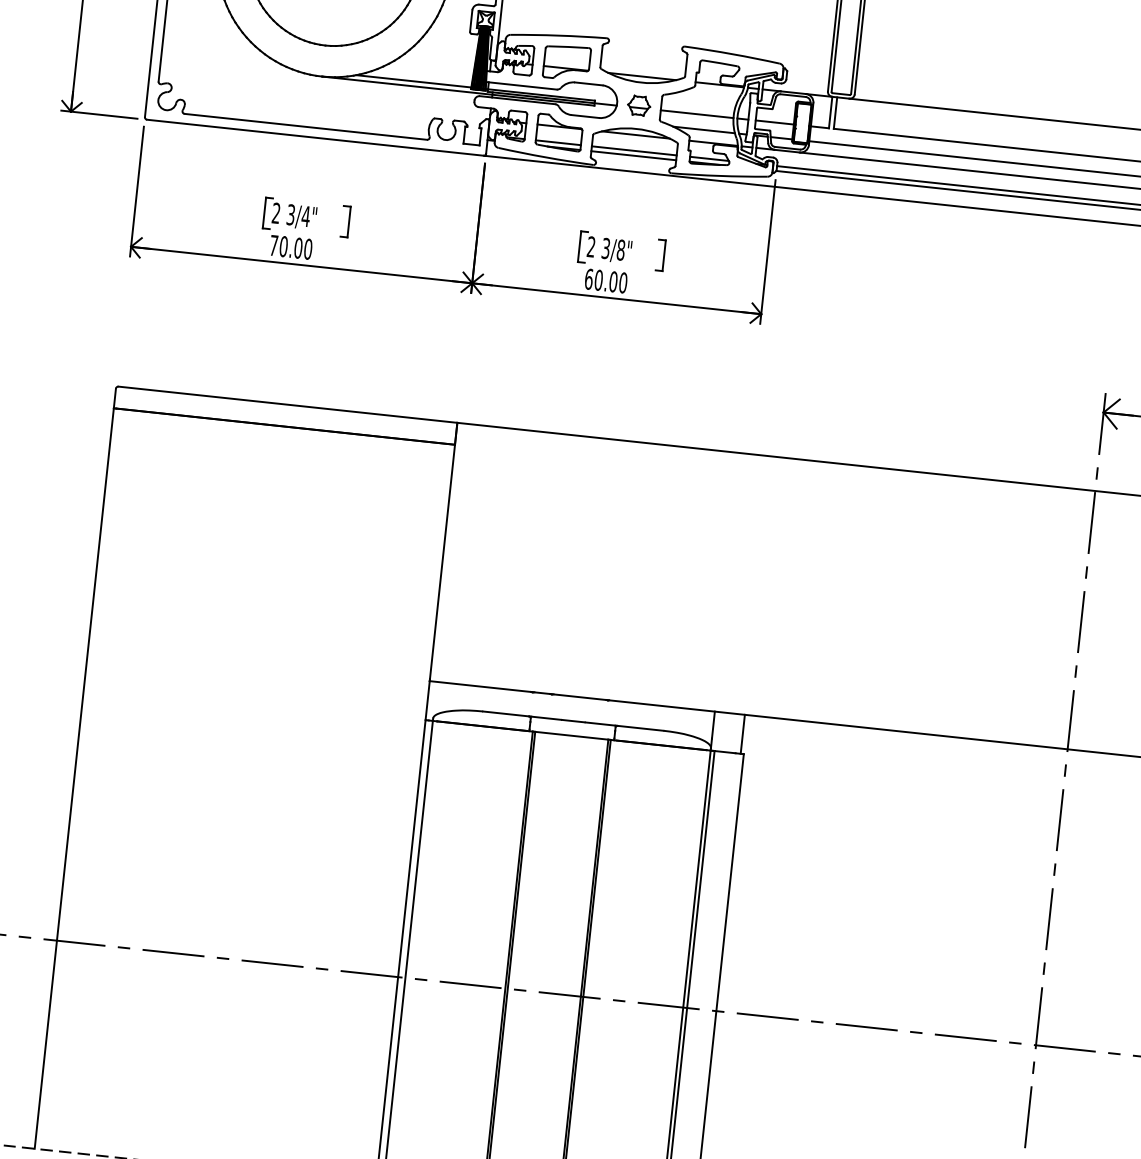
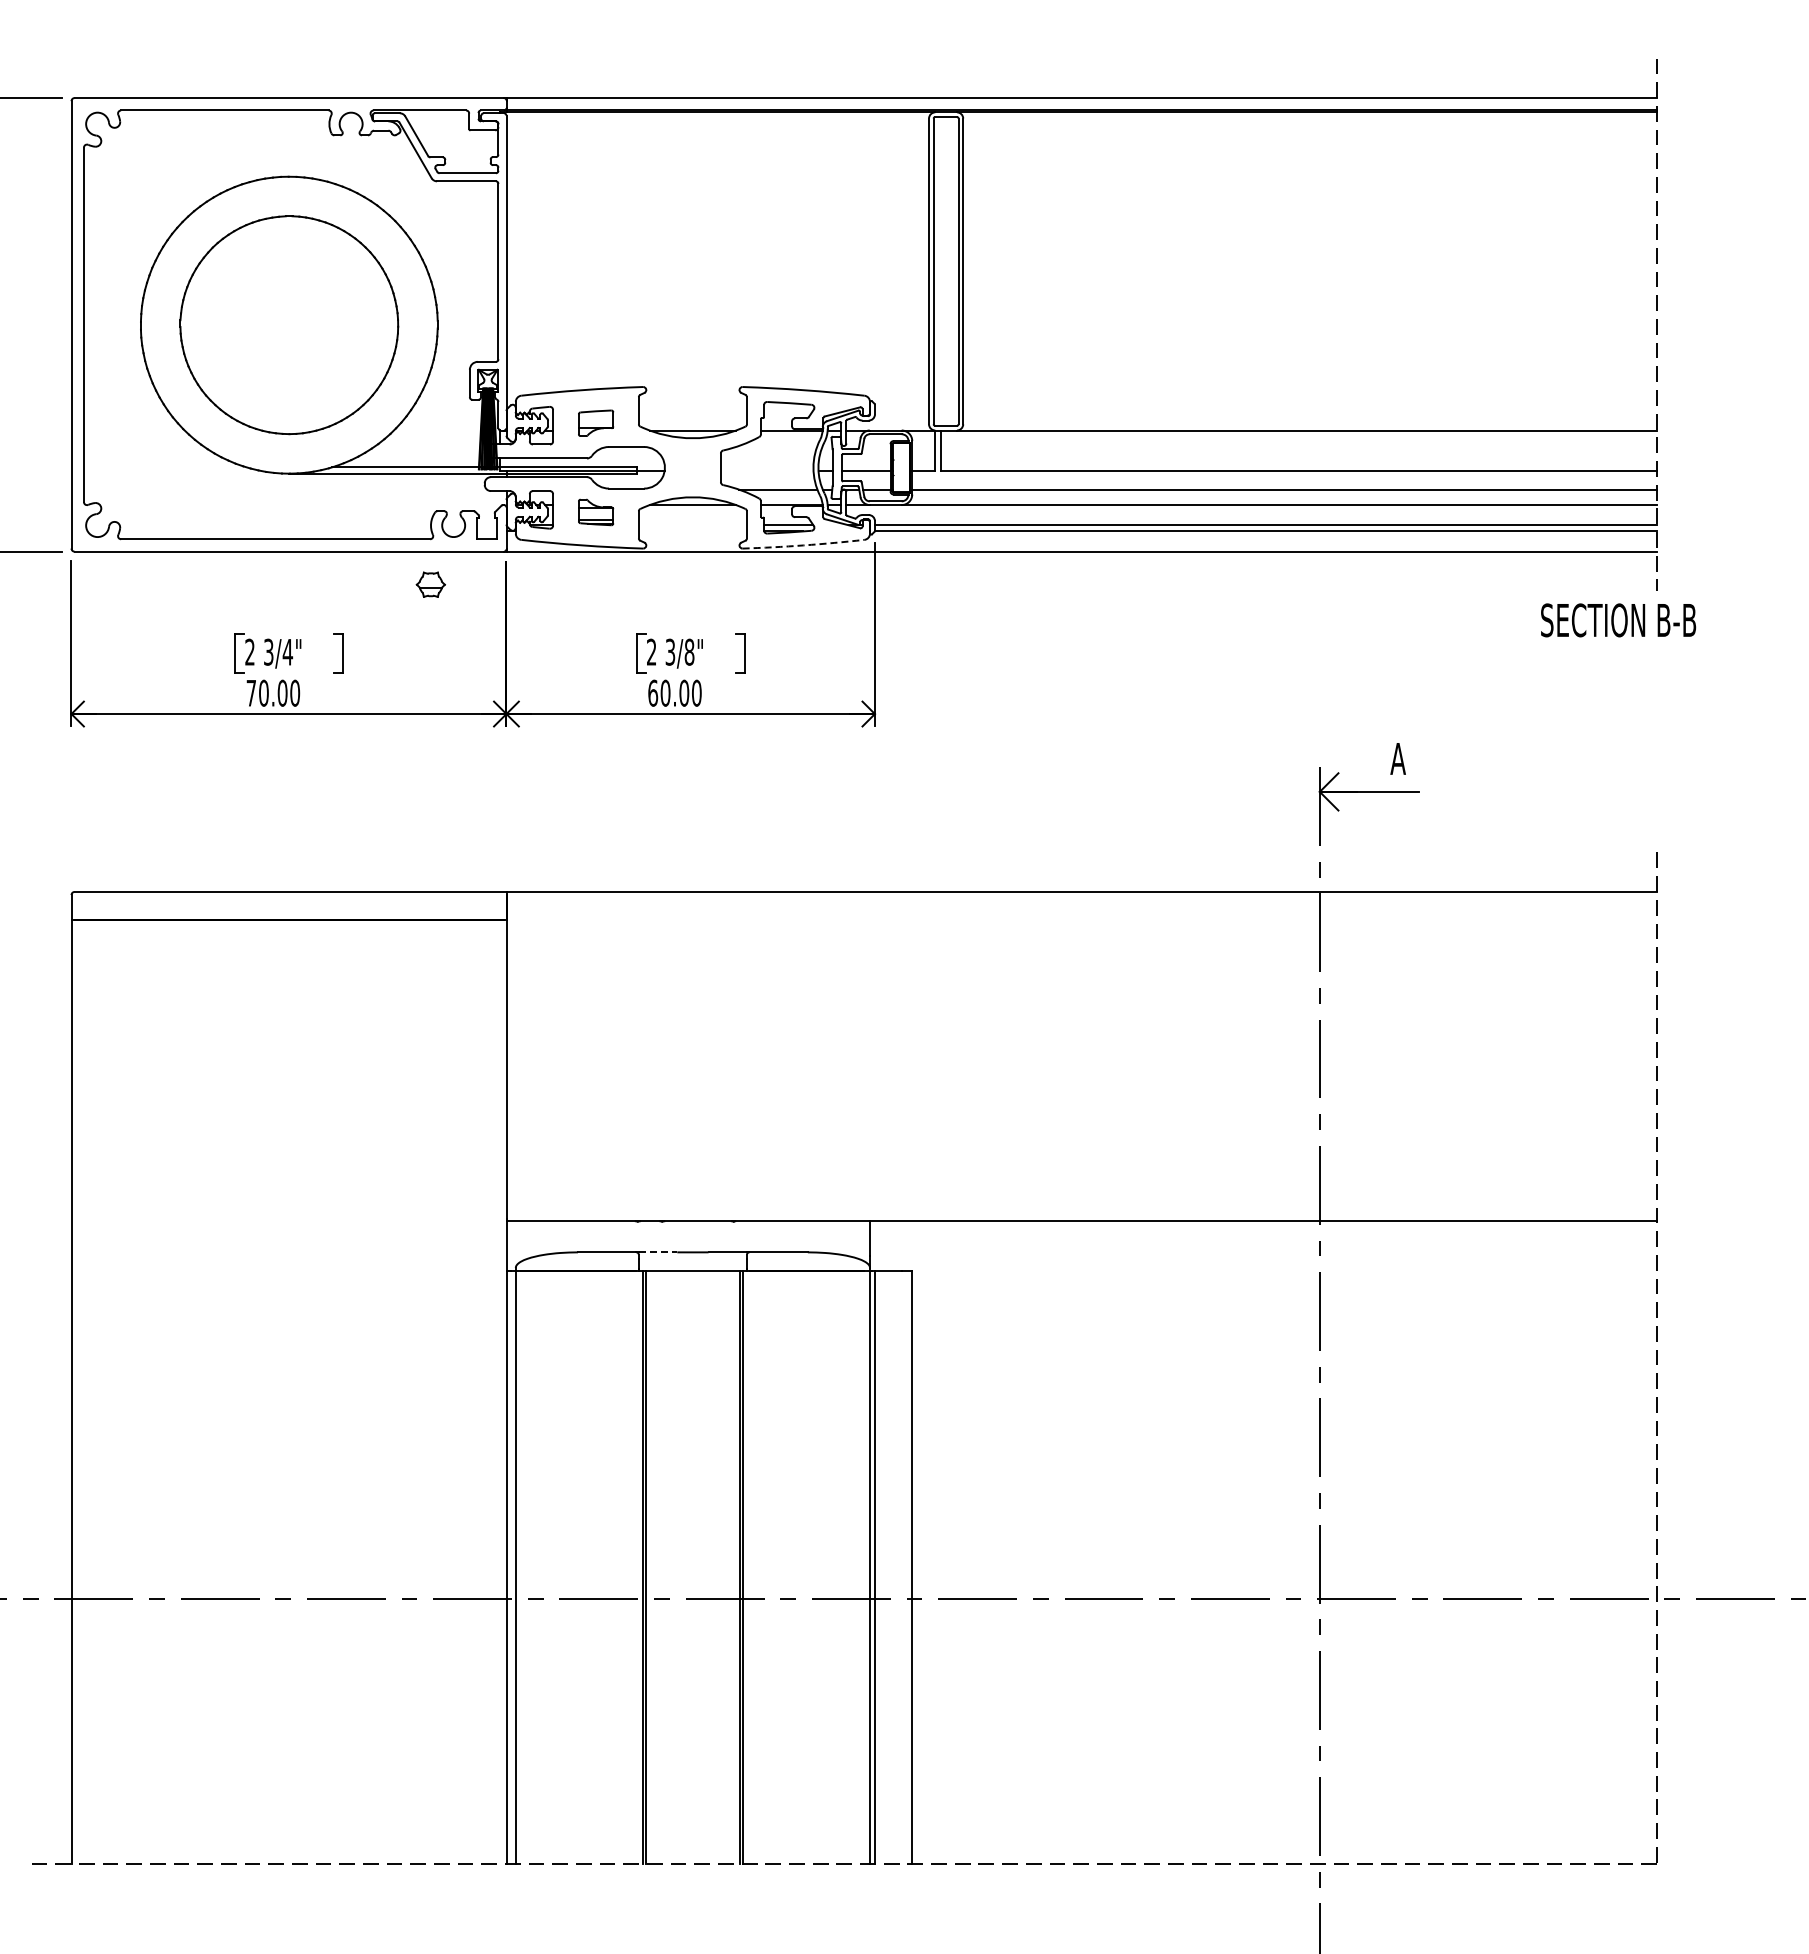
part: (566, 62) -> (595, 423), size x0.6
part: (638, 105) -> (430, 584), moved
line: (696, 114) -> (766, 470), removed
part: (558, 132) -> (595, 512), size x0.6
line: (633, 151) -> (692, 525), removed
line: (633, 155) -> (692, 531), removed
arc: (719, 176) -> (803, 545), solid -> dashed
line: (546, 718) -> (658, 1252), solid -> dashed
line: (742, 734) -> (908, 1246), removed

